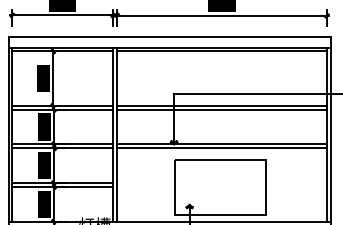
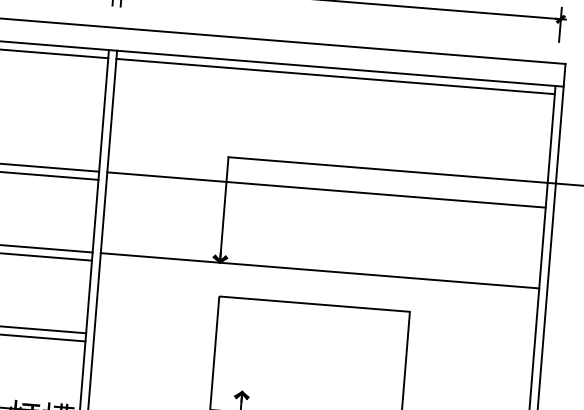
line: (221, 109) -> (324, 197), removed
line: (221, 148) -> (318, 279), removed

